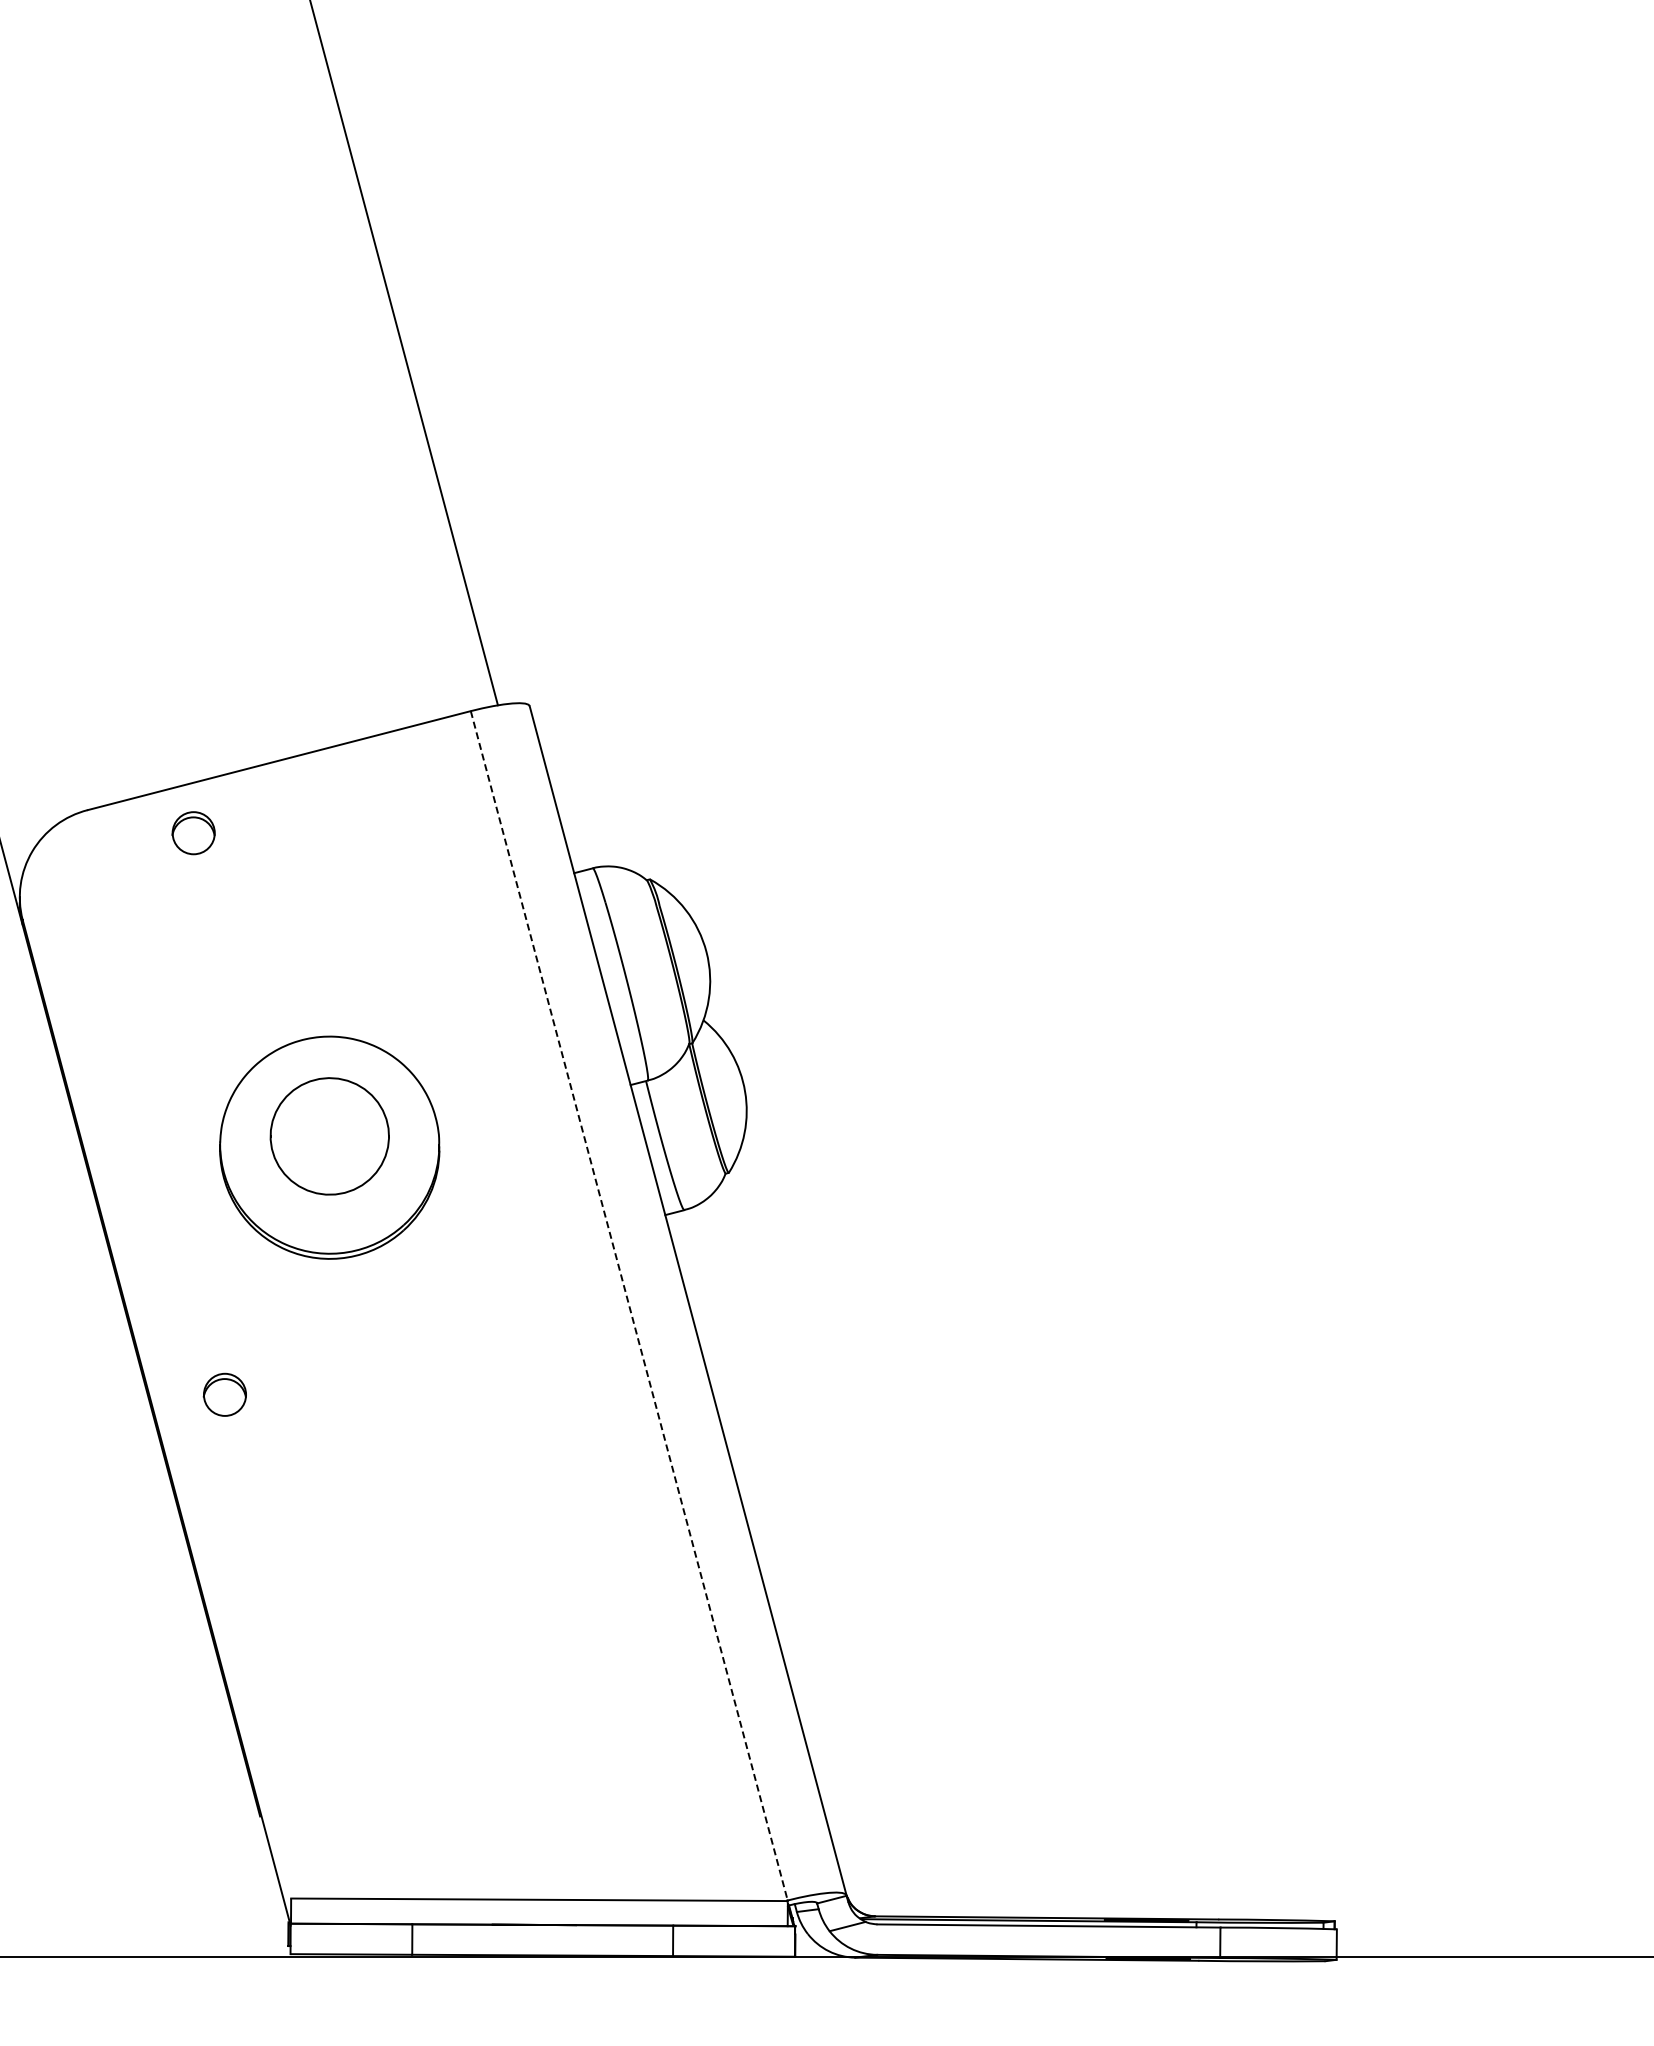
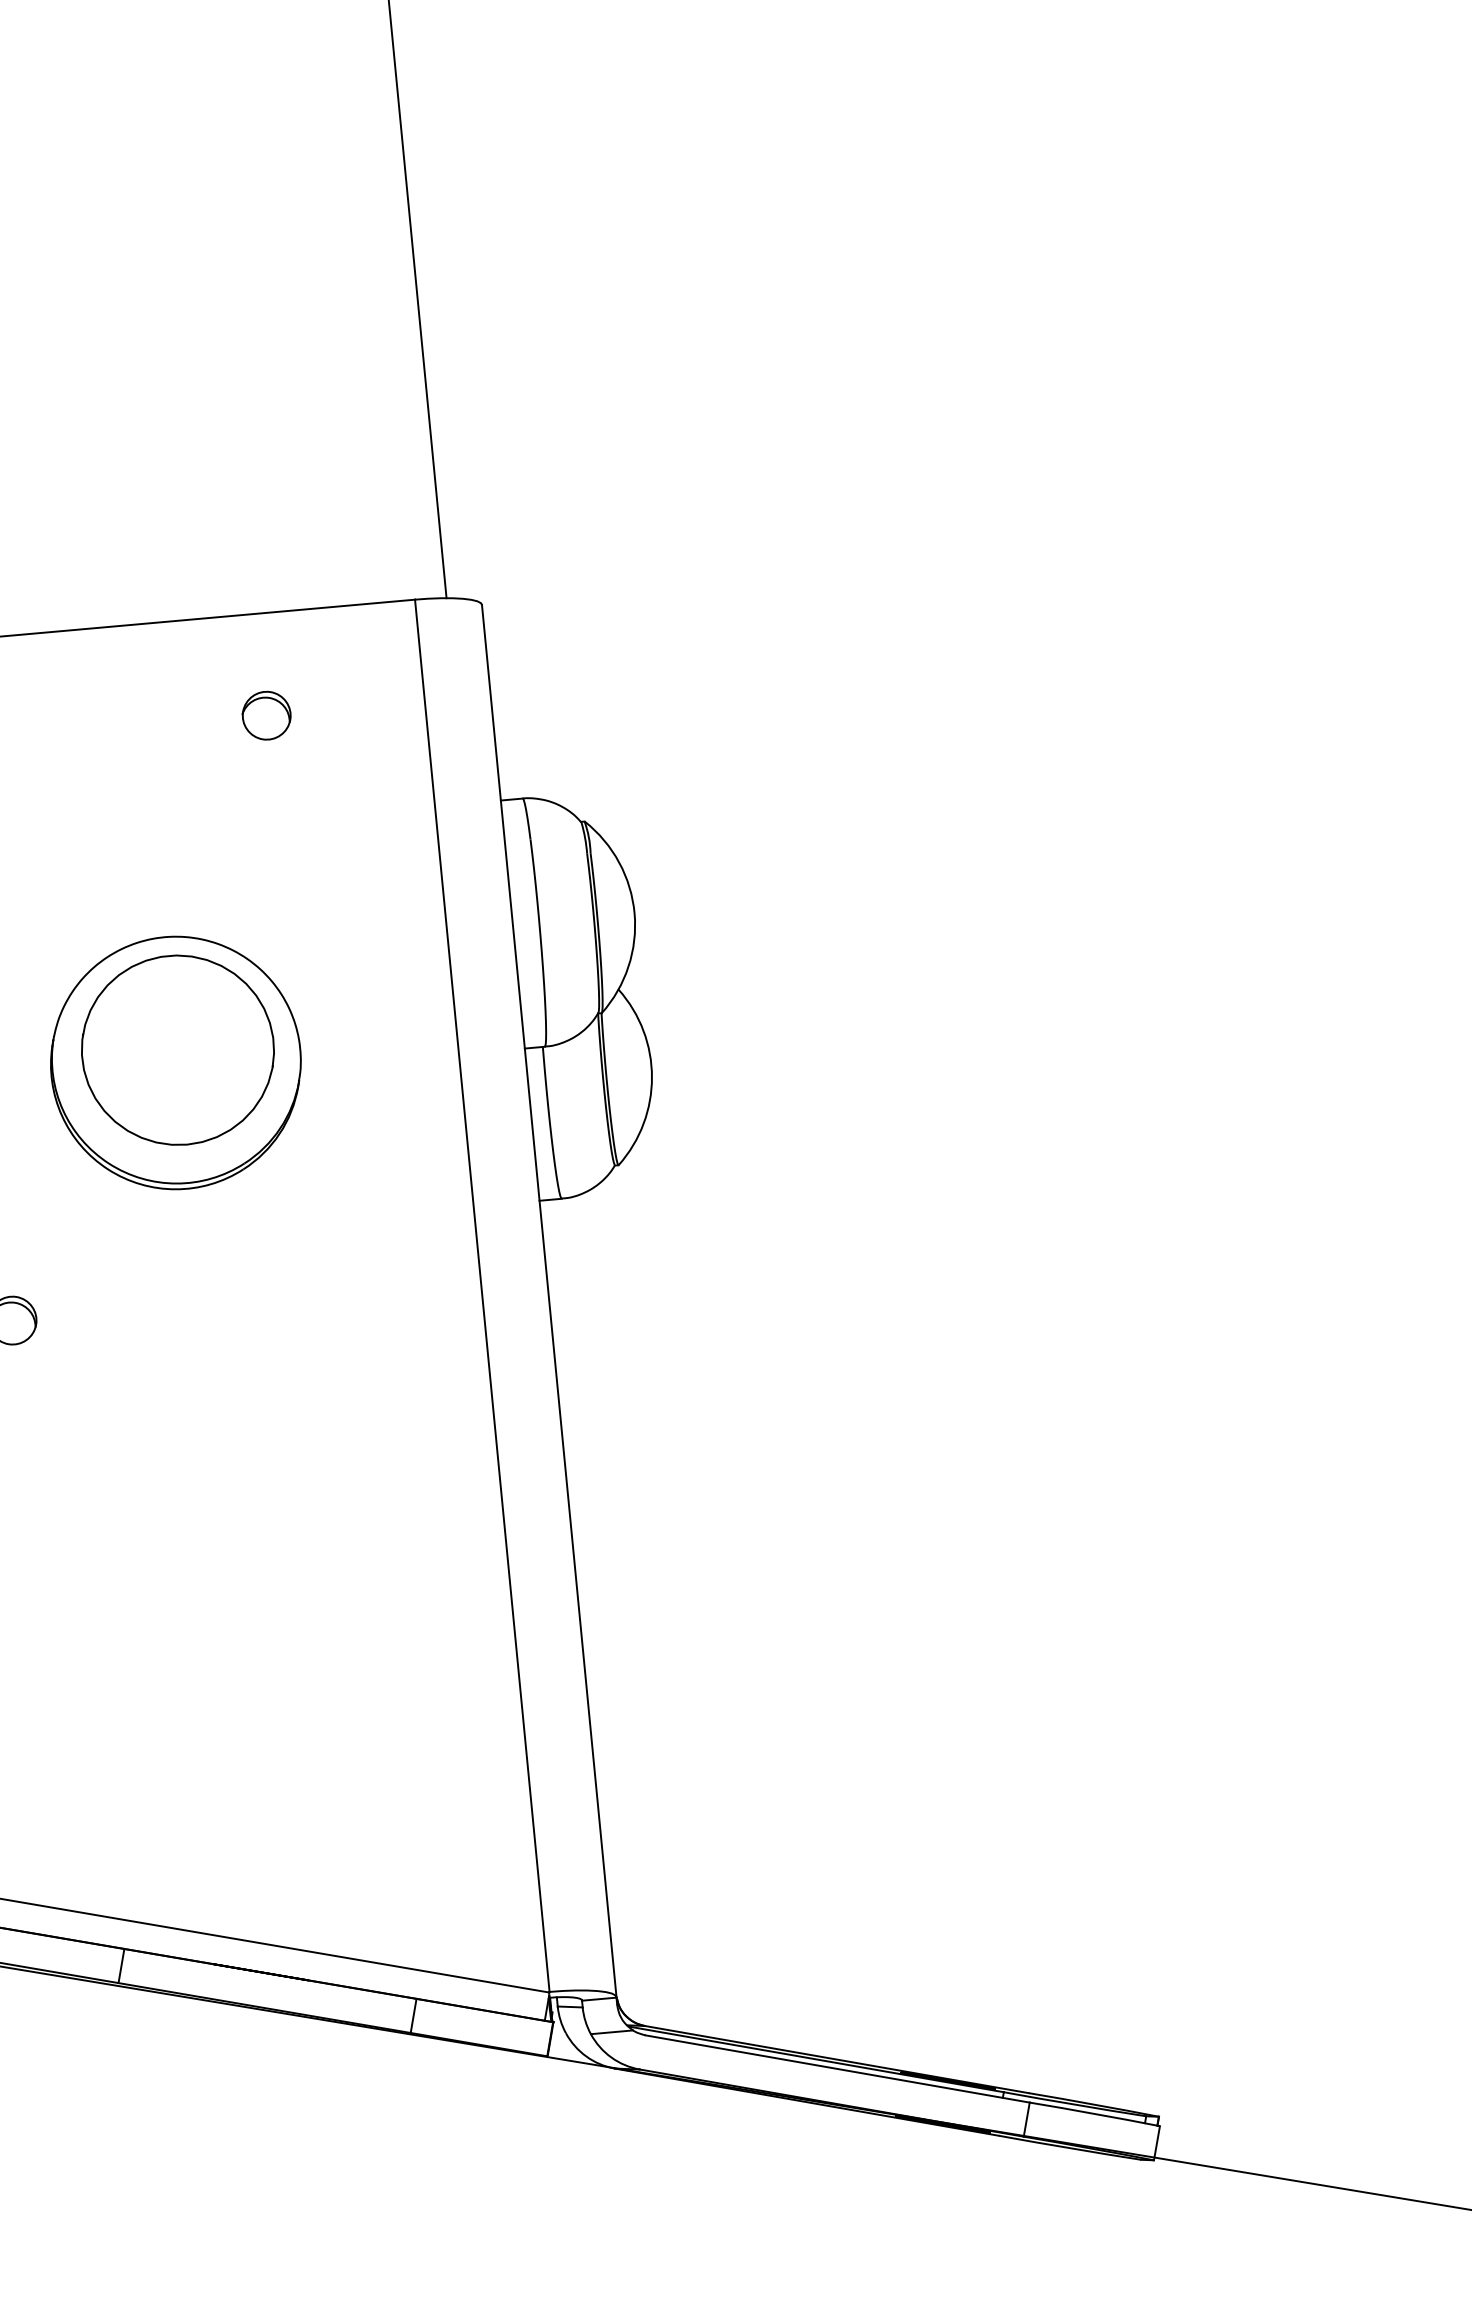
part: (193, 833) -> (266, 716), moved
part: (329, 1136) -> (177, 1050), size x1.43
line: (629, 1306) -> (482, 1296), dashed -> solid

